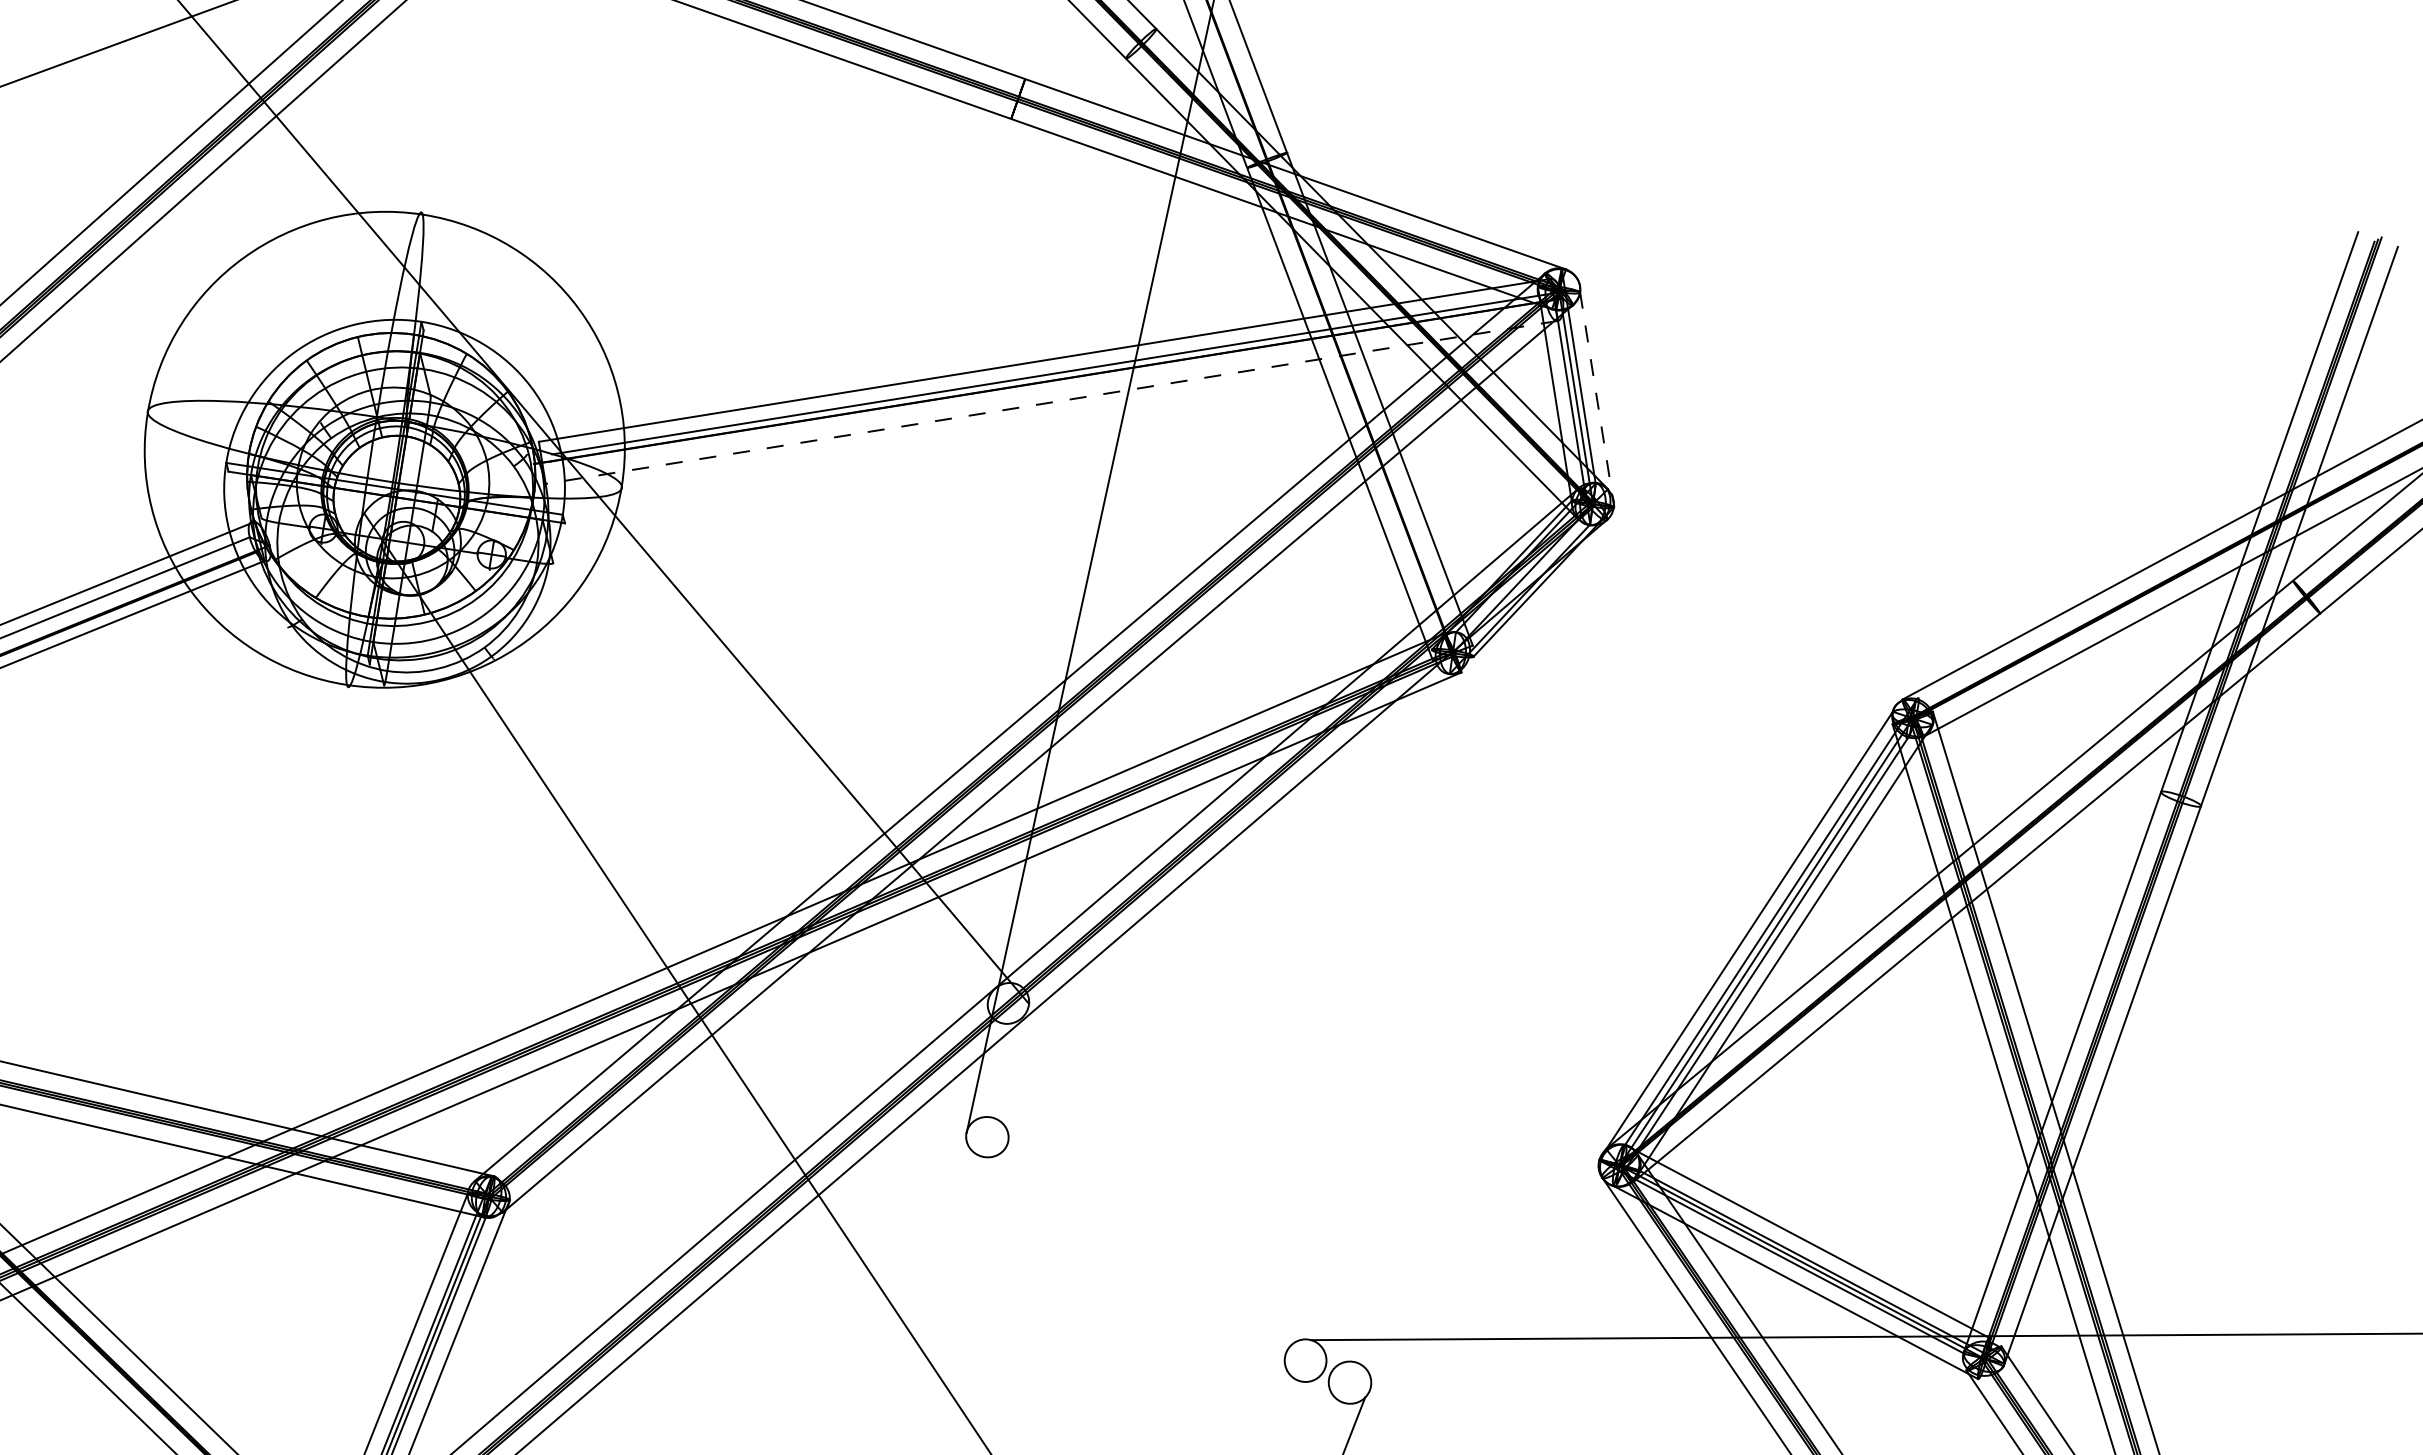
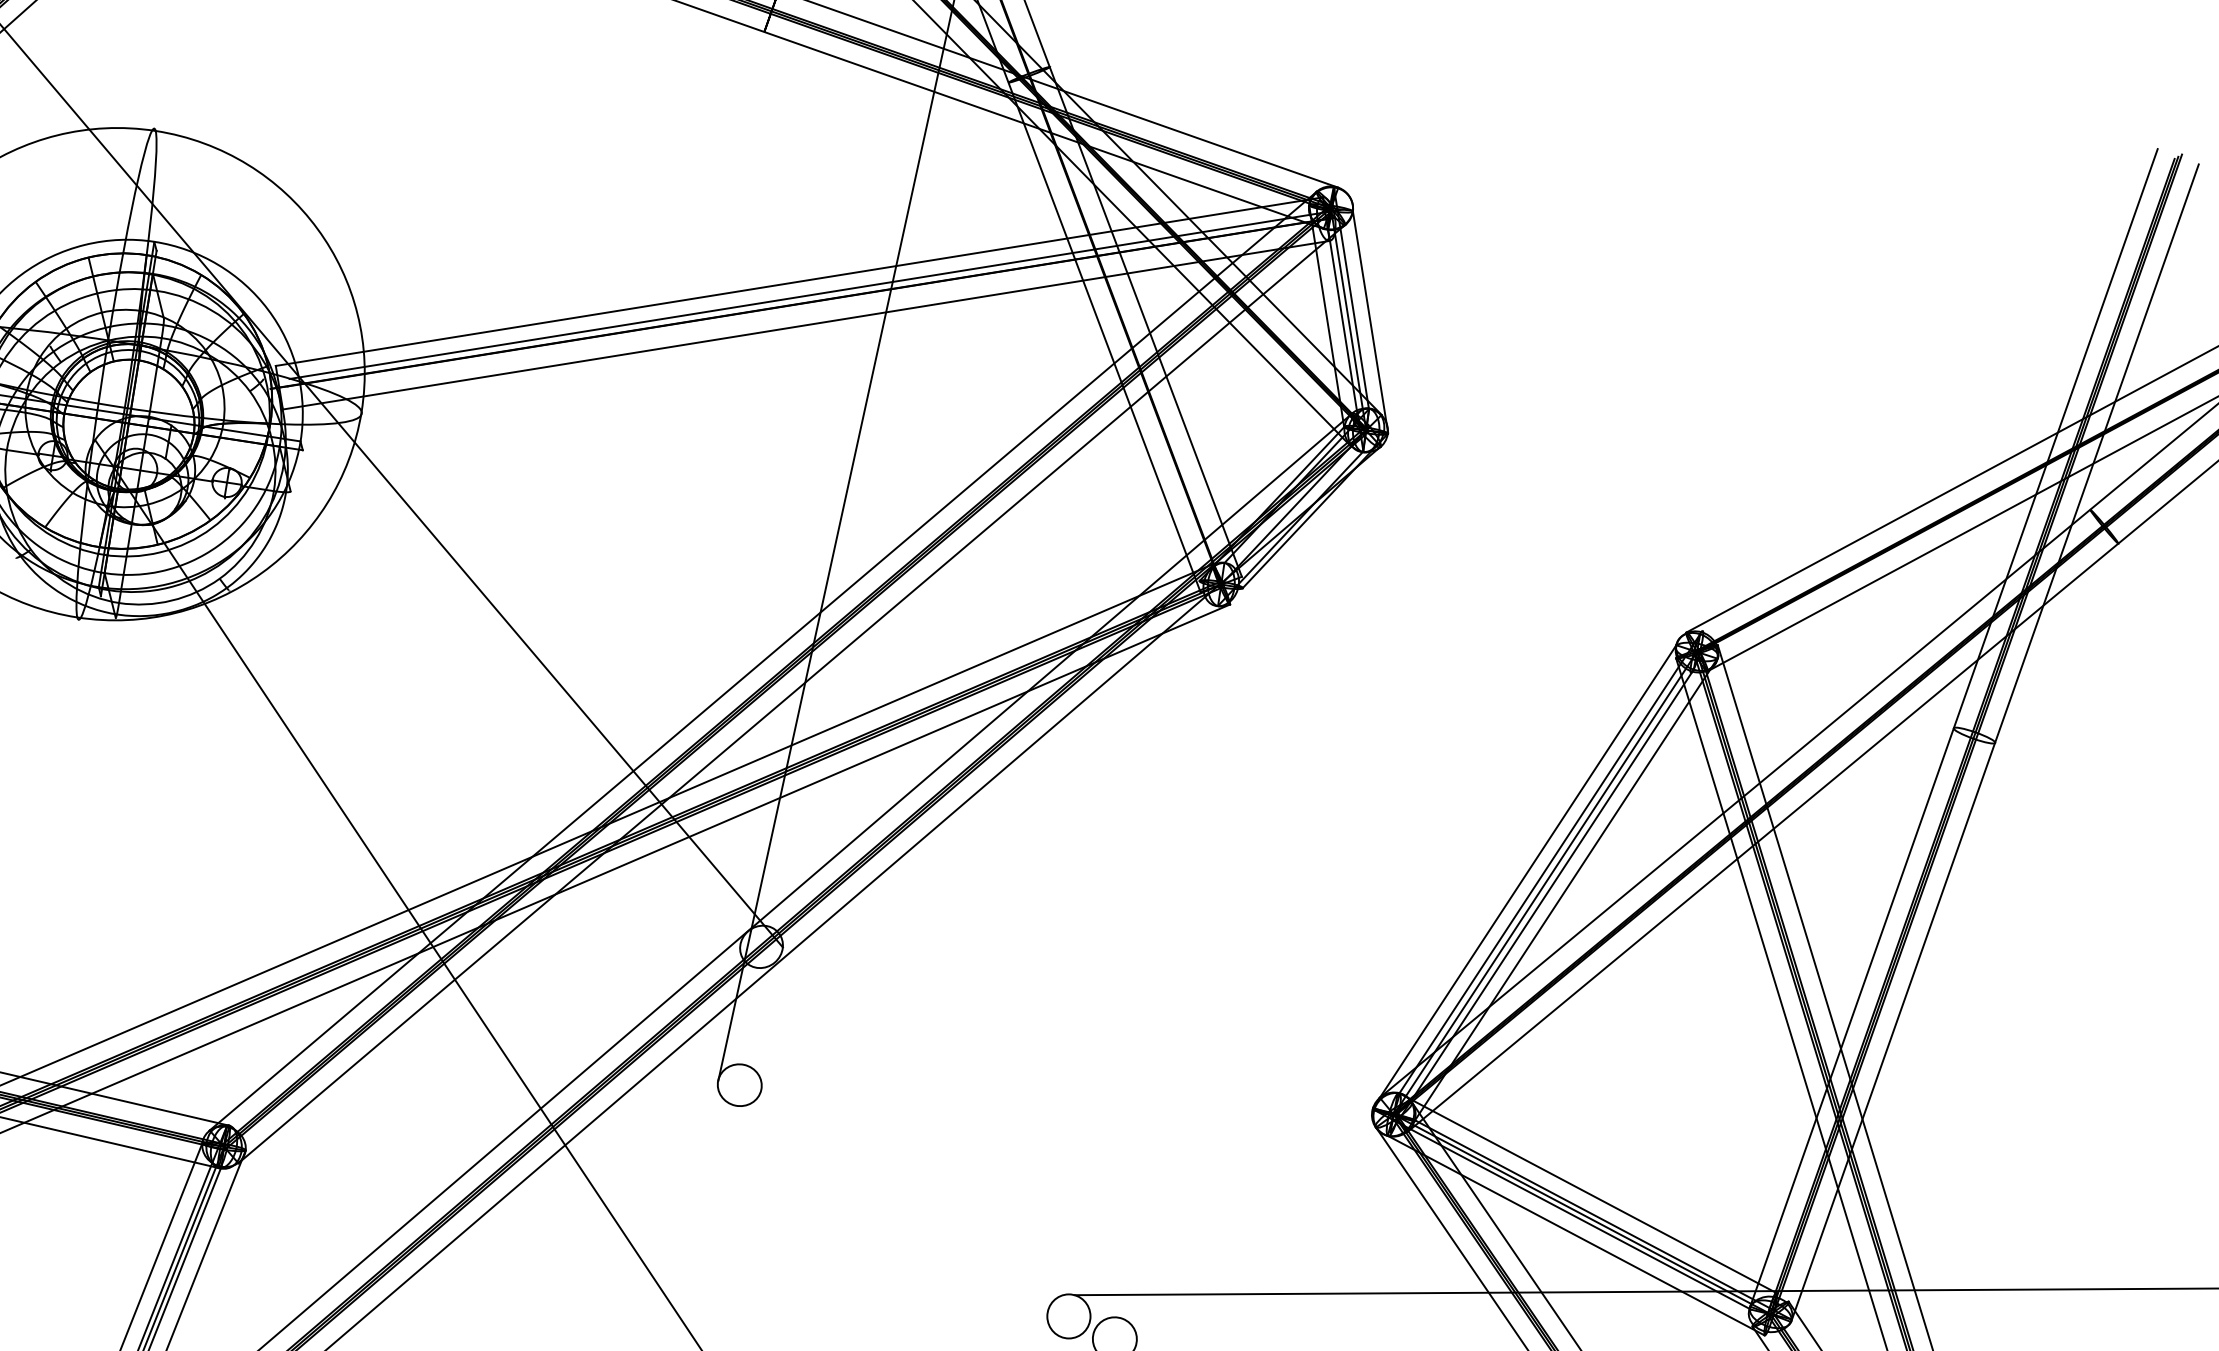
line: (1597, 399) -> (1370, 322), dashed -> solid
line: (1051, 402) -> (806, 325), dashed -> solid

